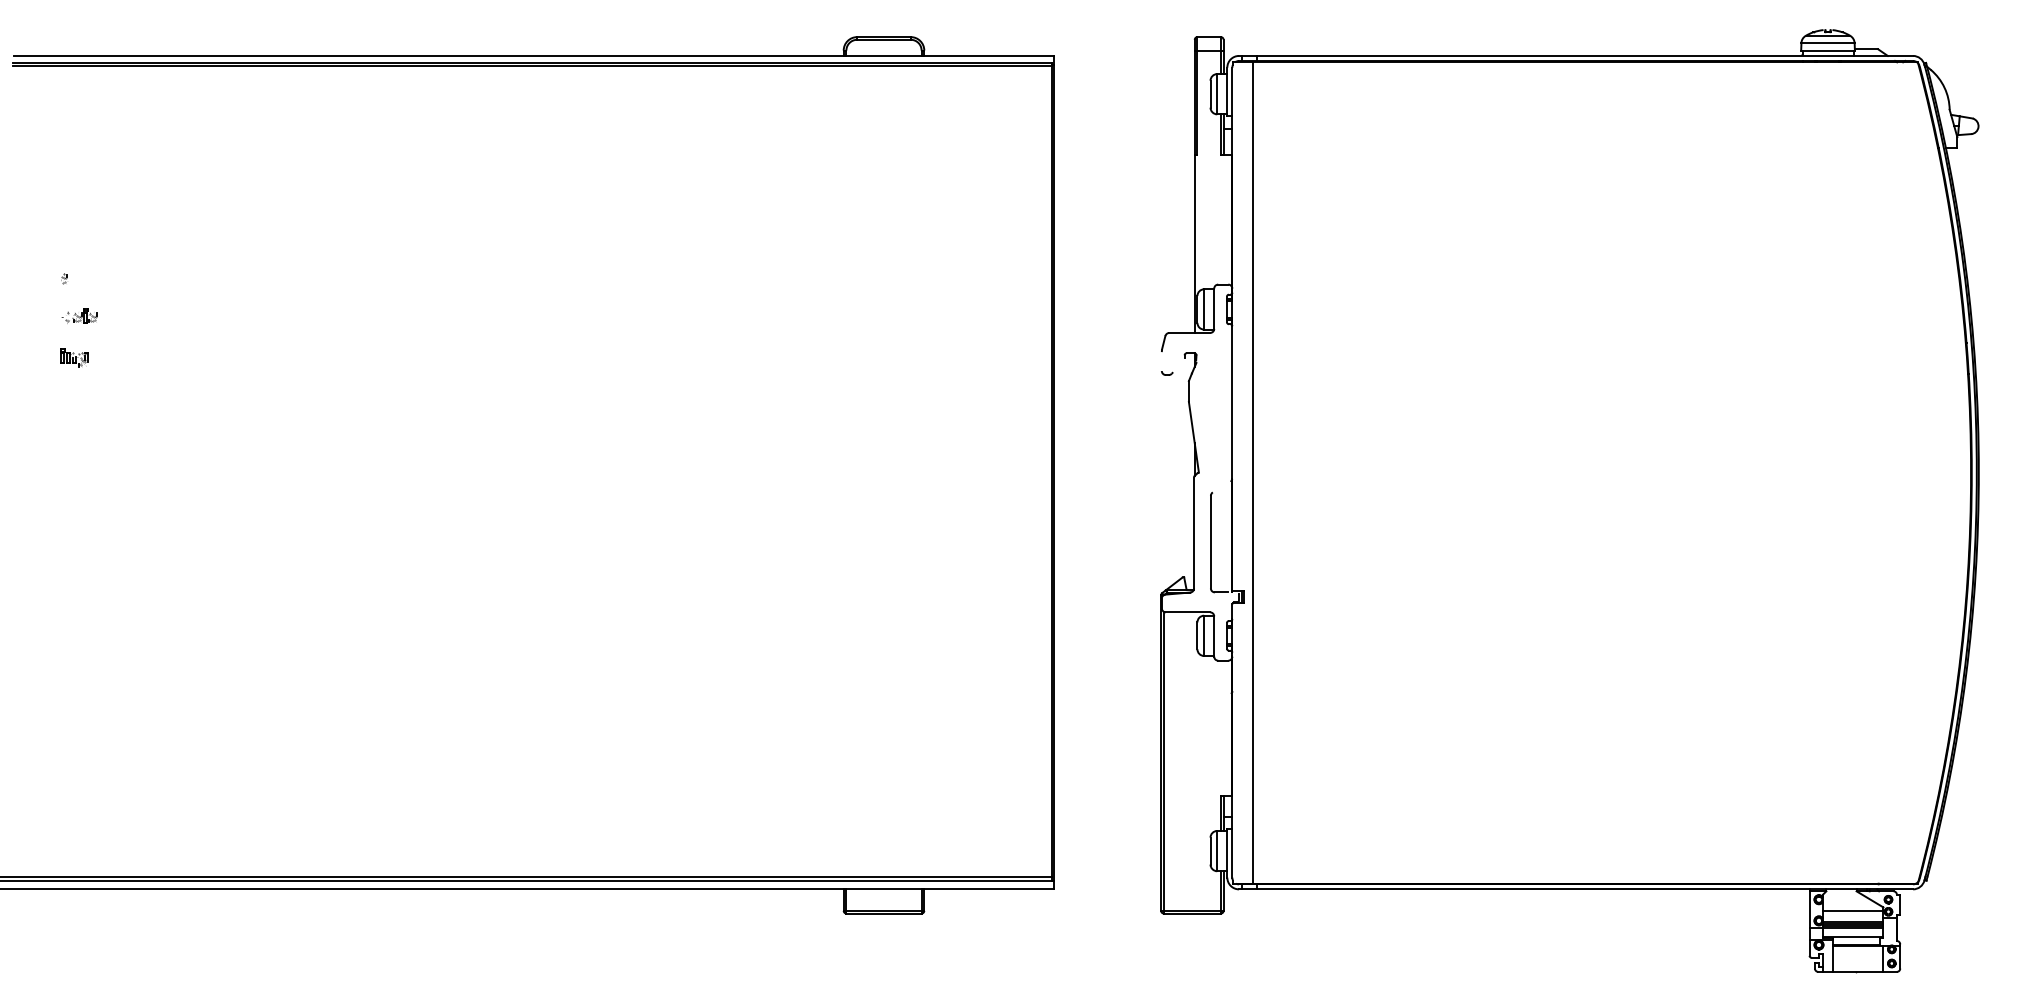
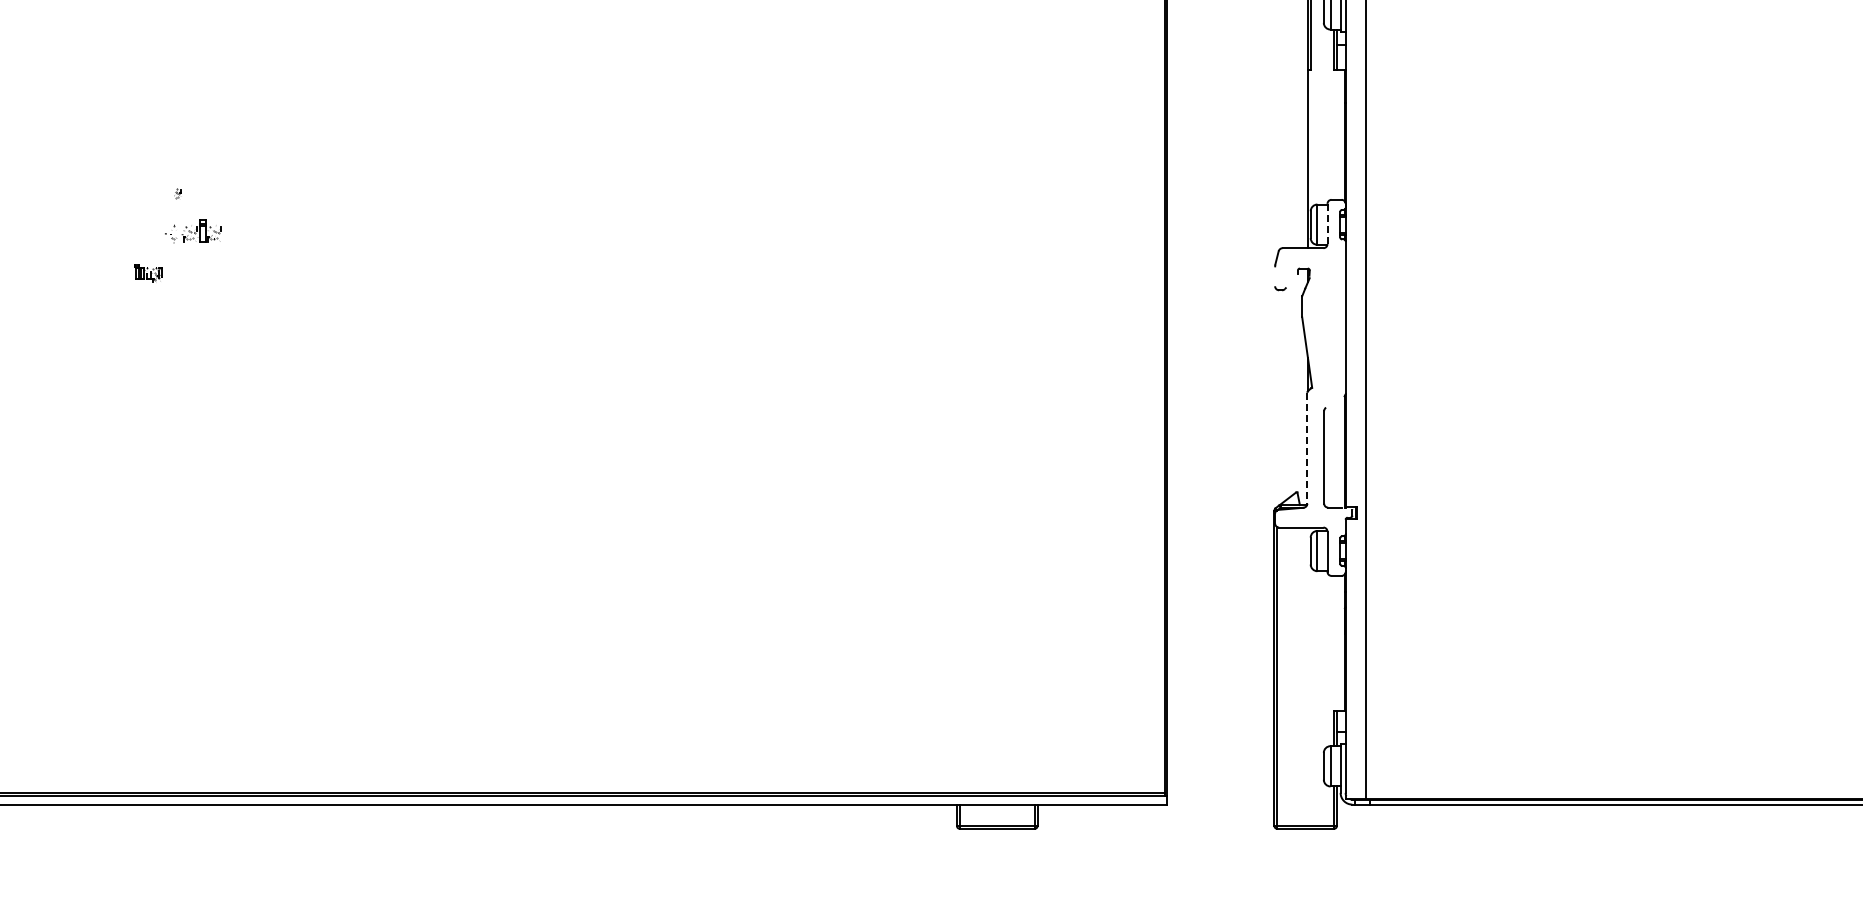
line: (1214, 309) -> (1327, 224), solid -> dashed
part: (79, 315) -> (192, 230), size x1.6
part: (74, 357) -> (148, 272), moved
line: (1194, 533) -> (1307, 448), solid -> dashed

